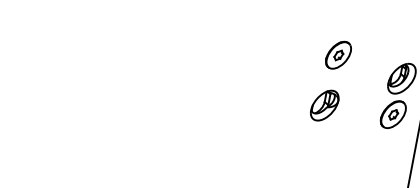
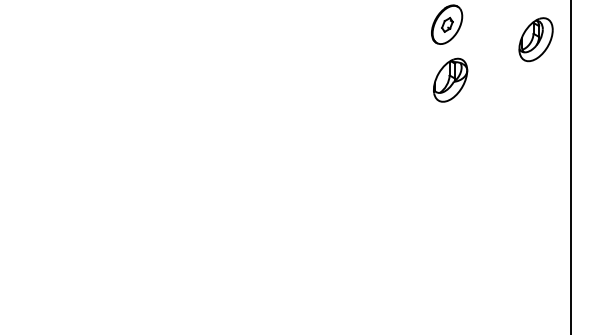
part: (324, 105) -> (450, 79), moved
part: (393, 114) -> (533, 88), removed

